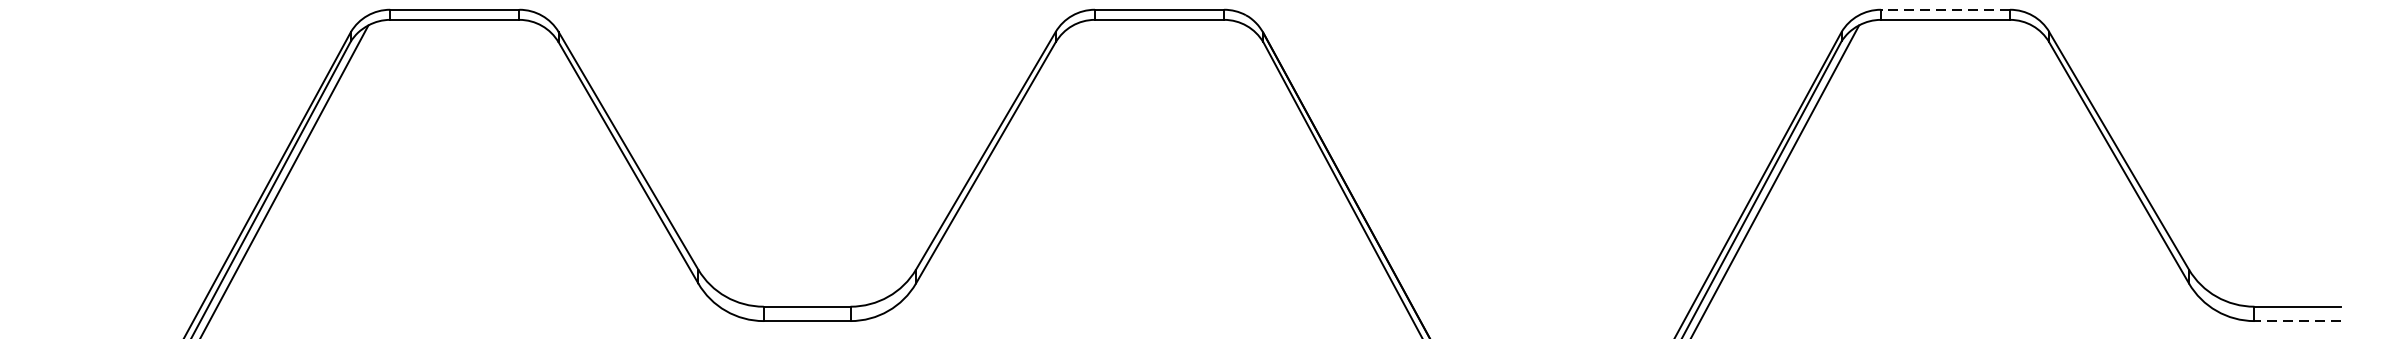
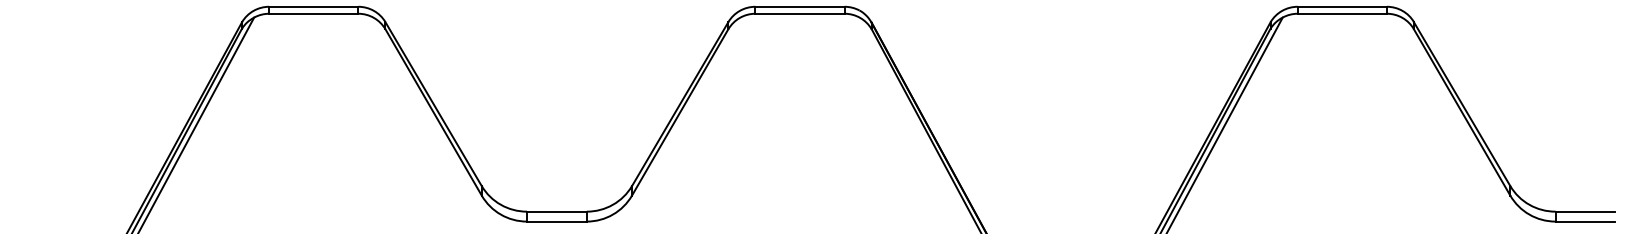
line: (1945, 9) -> (1342, 6), dashed -> solid
line: (2297, 320) -> (1585, 221), dashed -> solid

